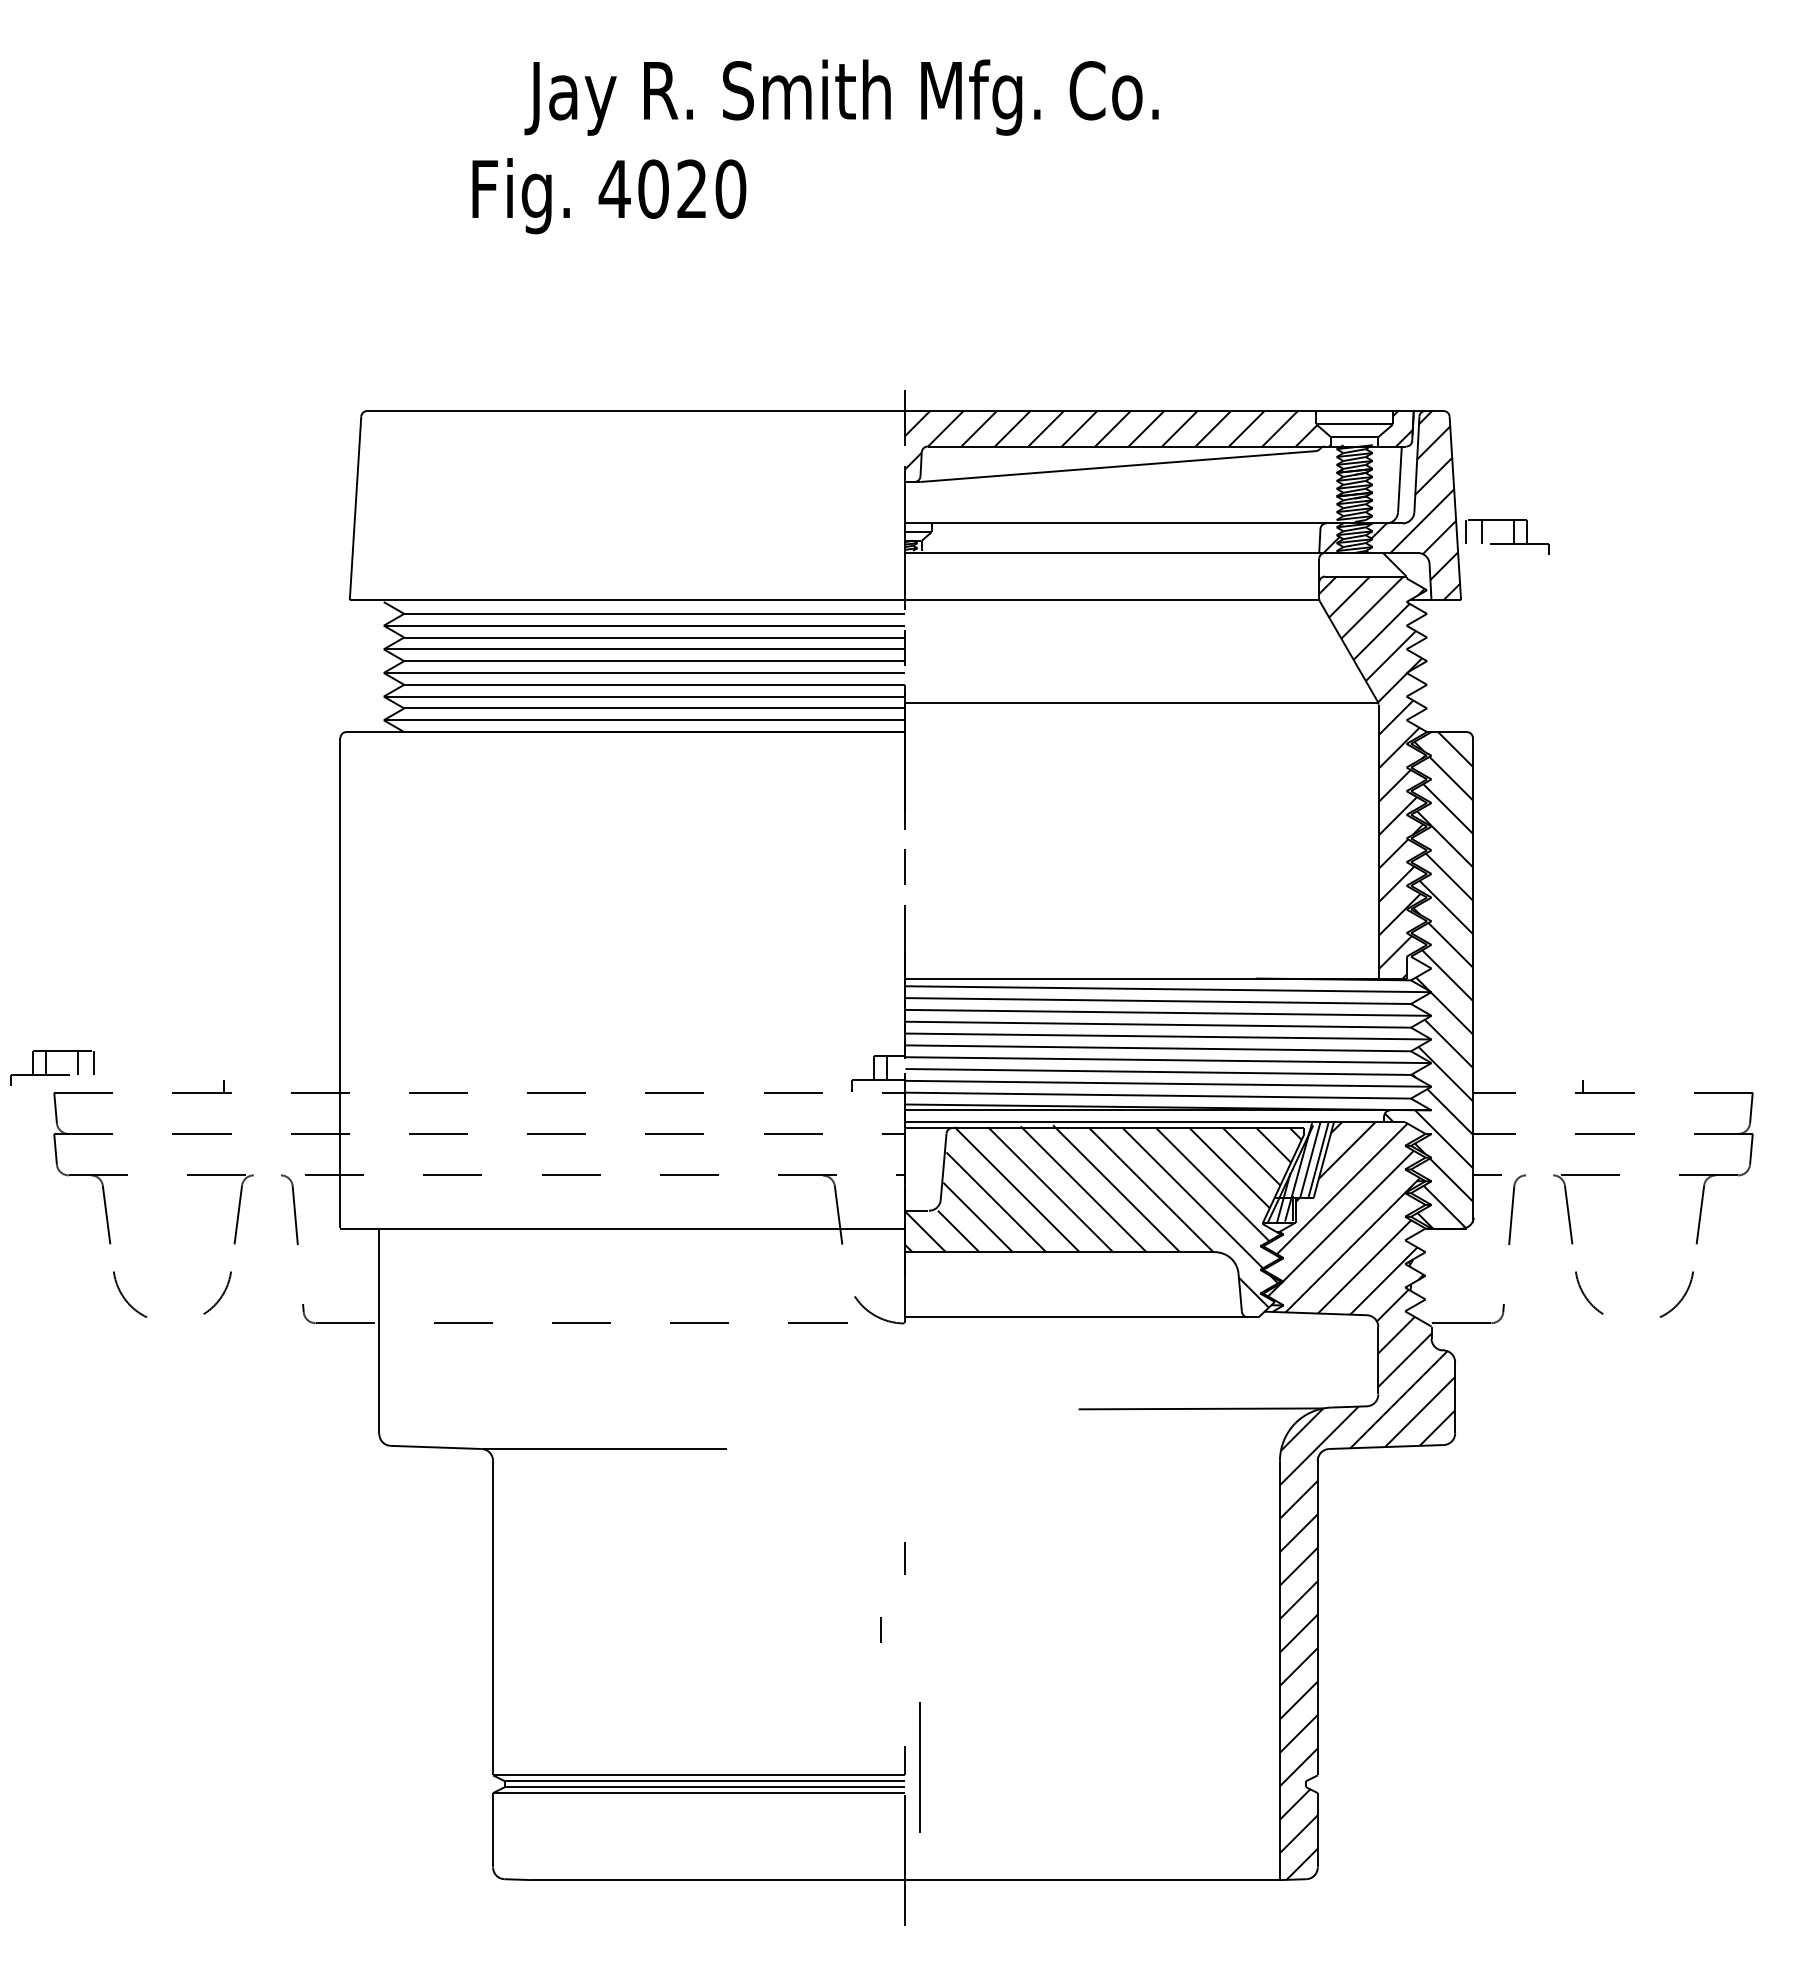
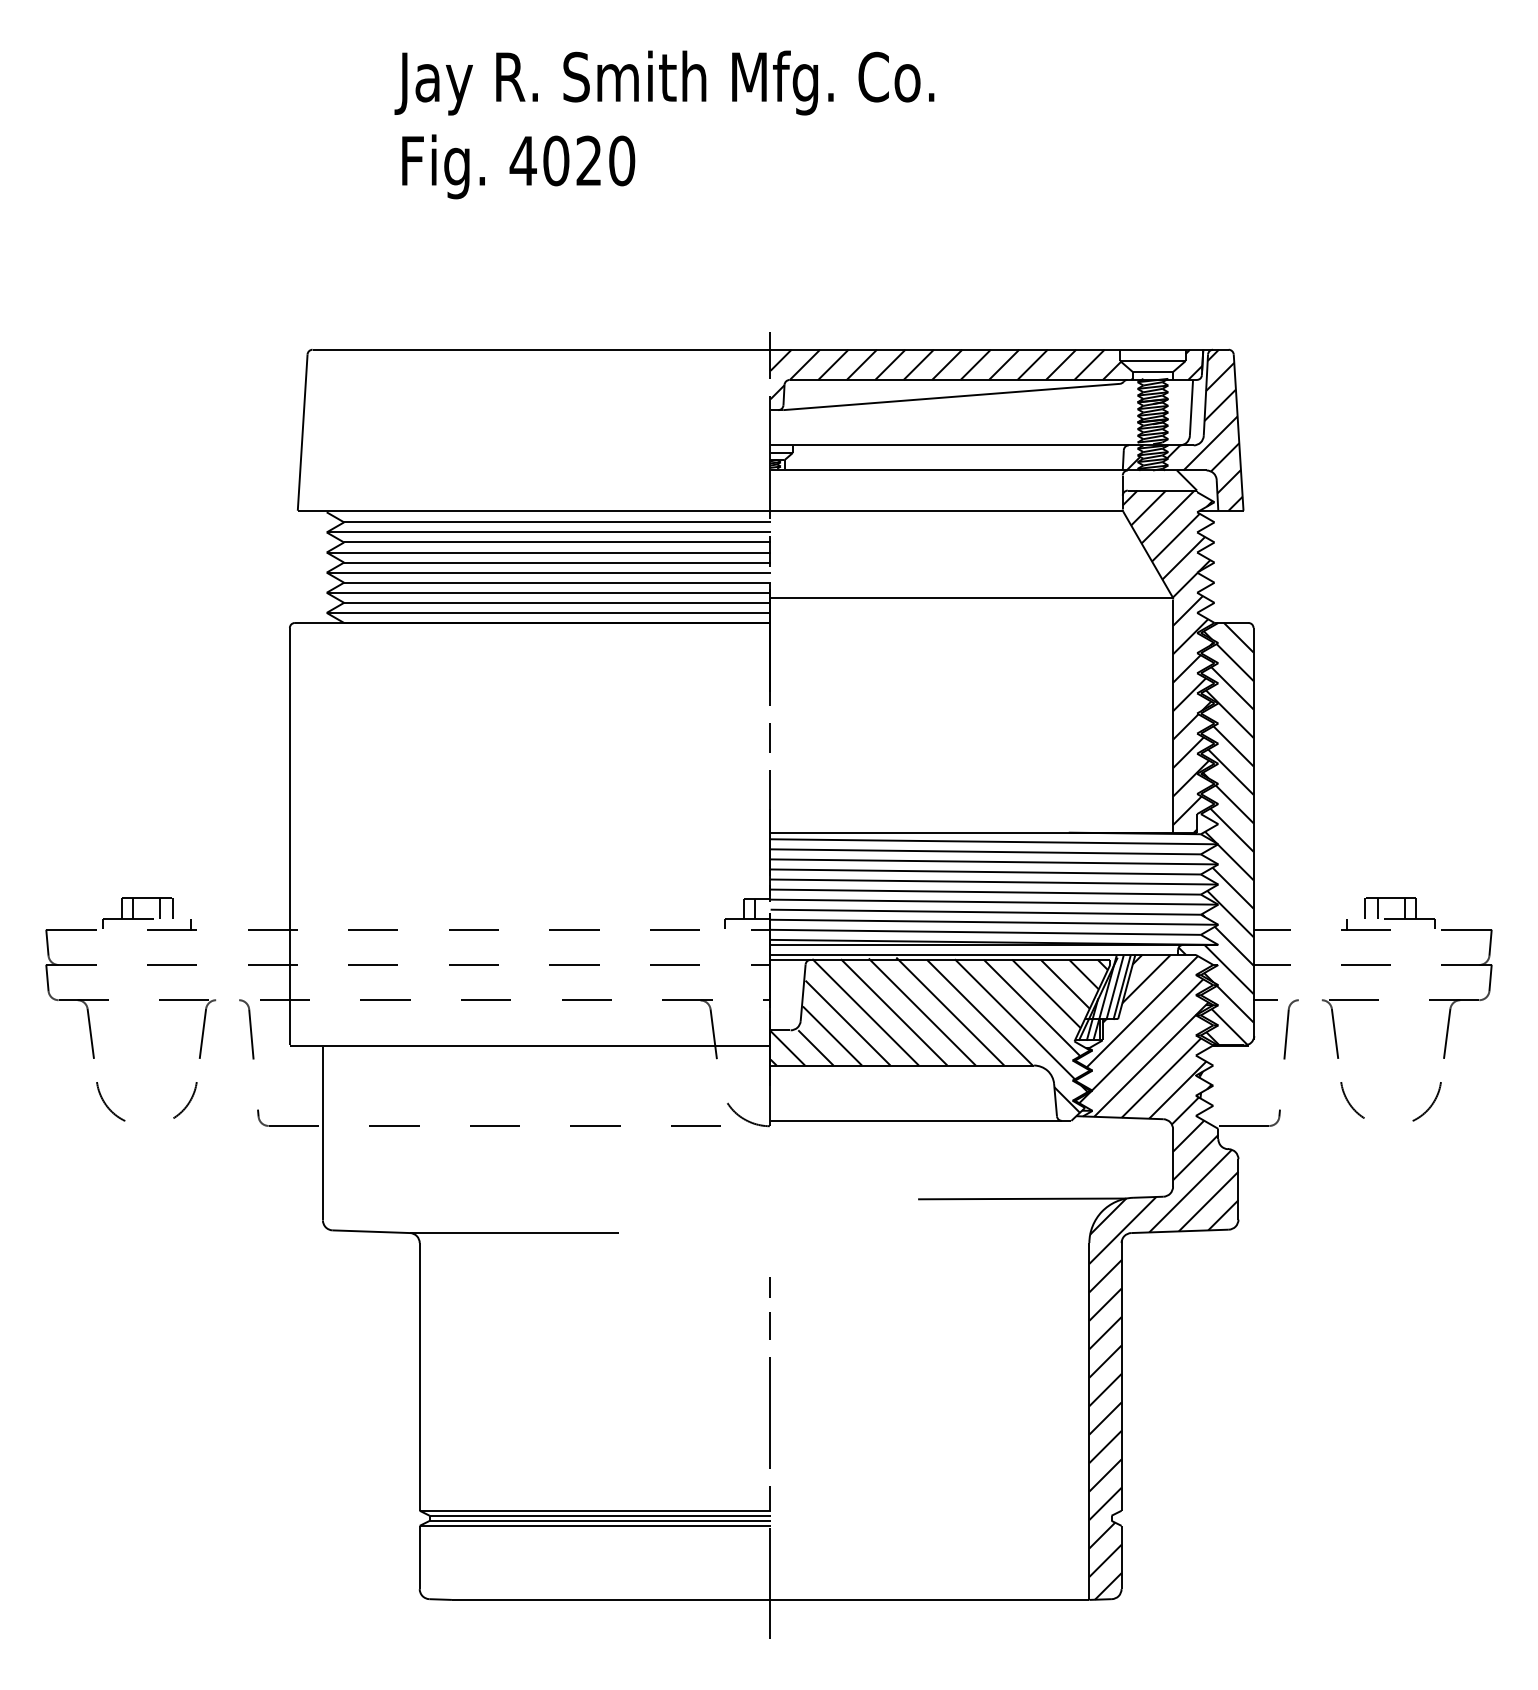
text: (841, 97) -> (664, 82), moved
part: (1507, 536) -> (1399, 912), moved
part: (52, 1067) -> (138, 912), moved
line: (880, 1629) -> (769, 1287), moved
line: (919, 1767) -> (769, 1413), moved

